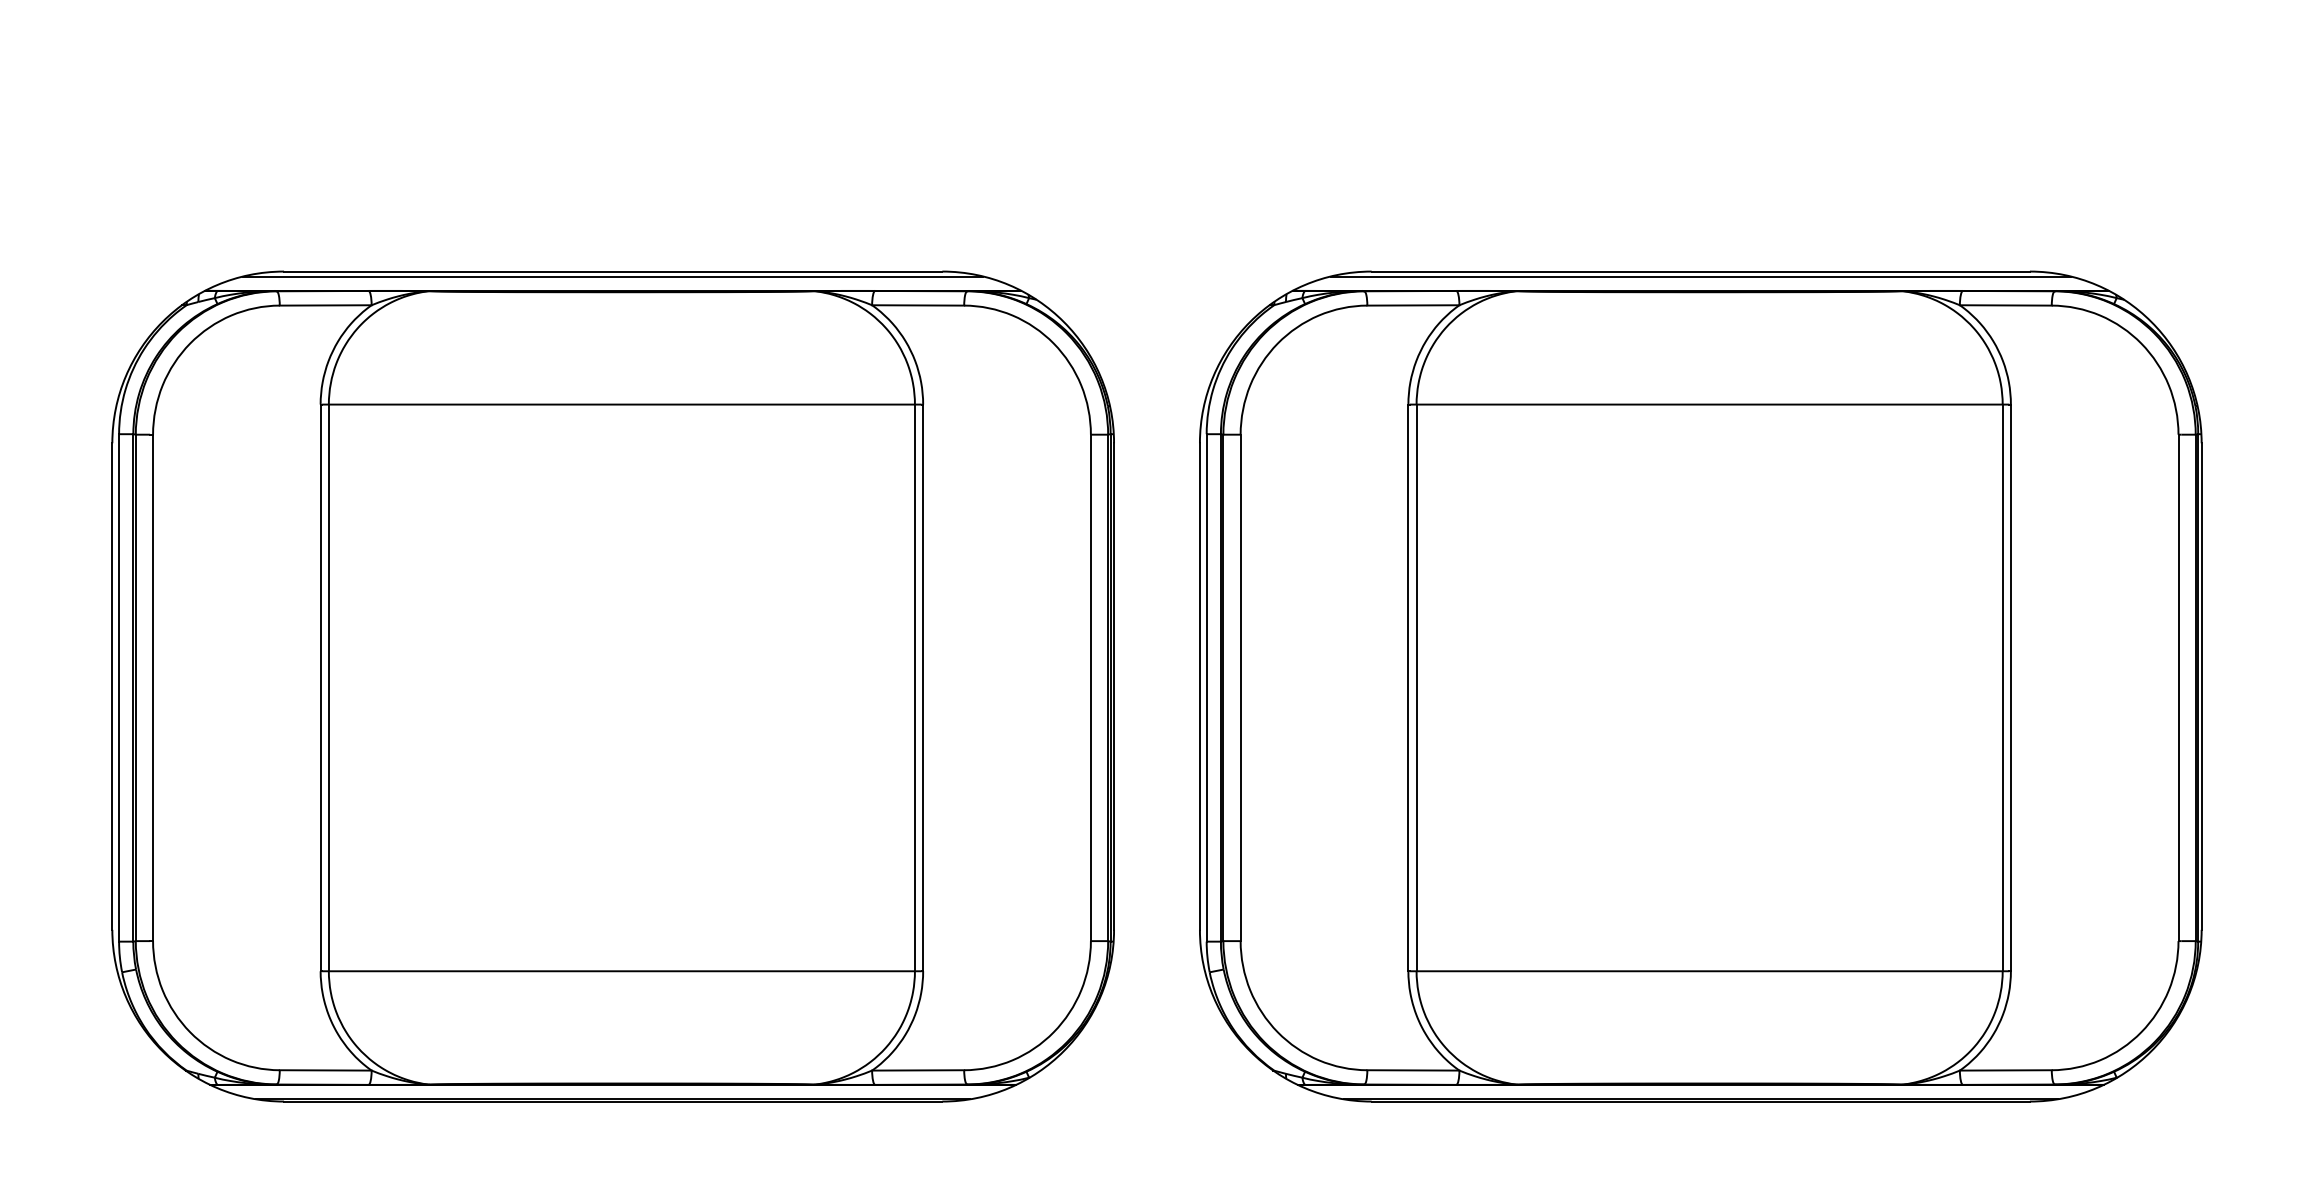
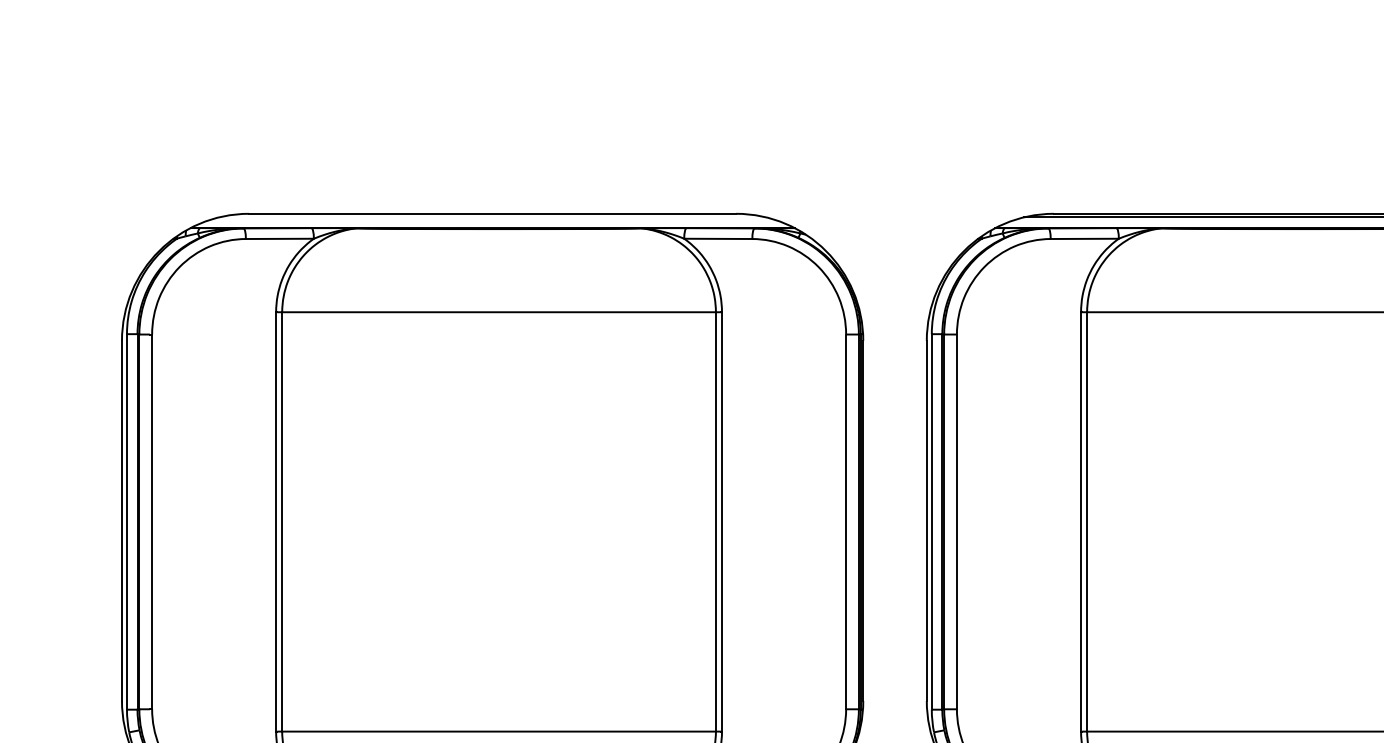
line: (613, 276) -> (492, 217), removed

